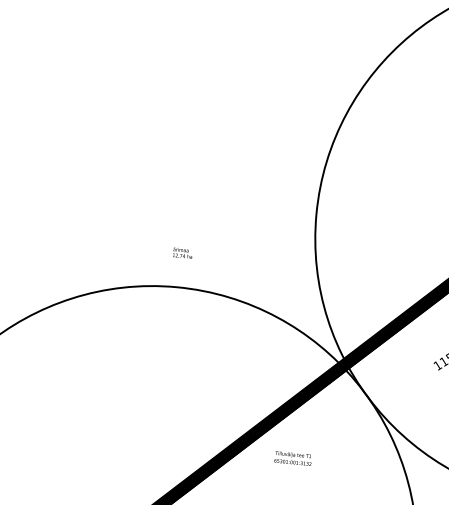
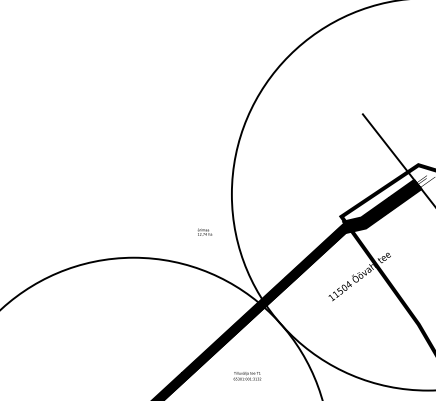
text: (182, 252) -> (204, 231), moved
text: (293, 459) -> (247, 376), moved

